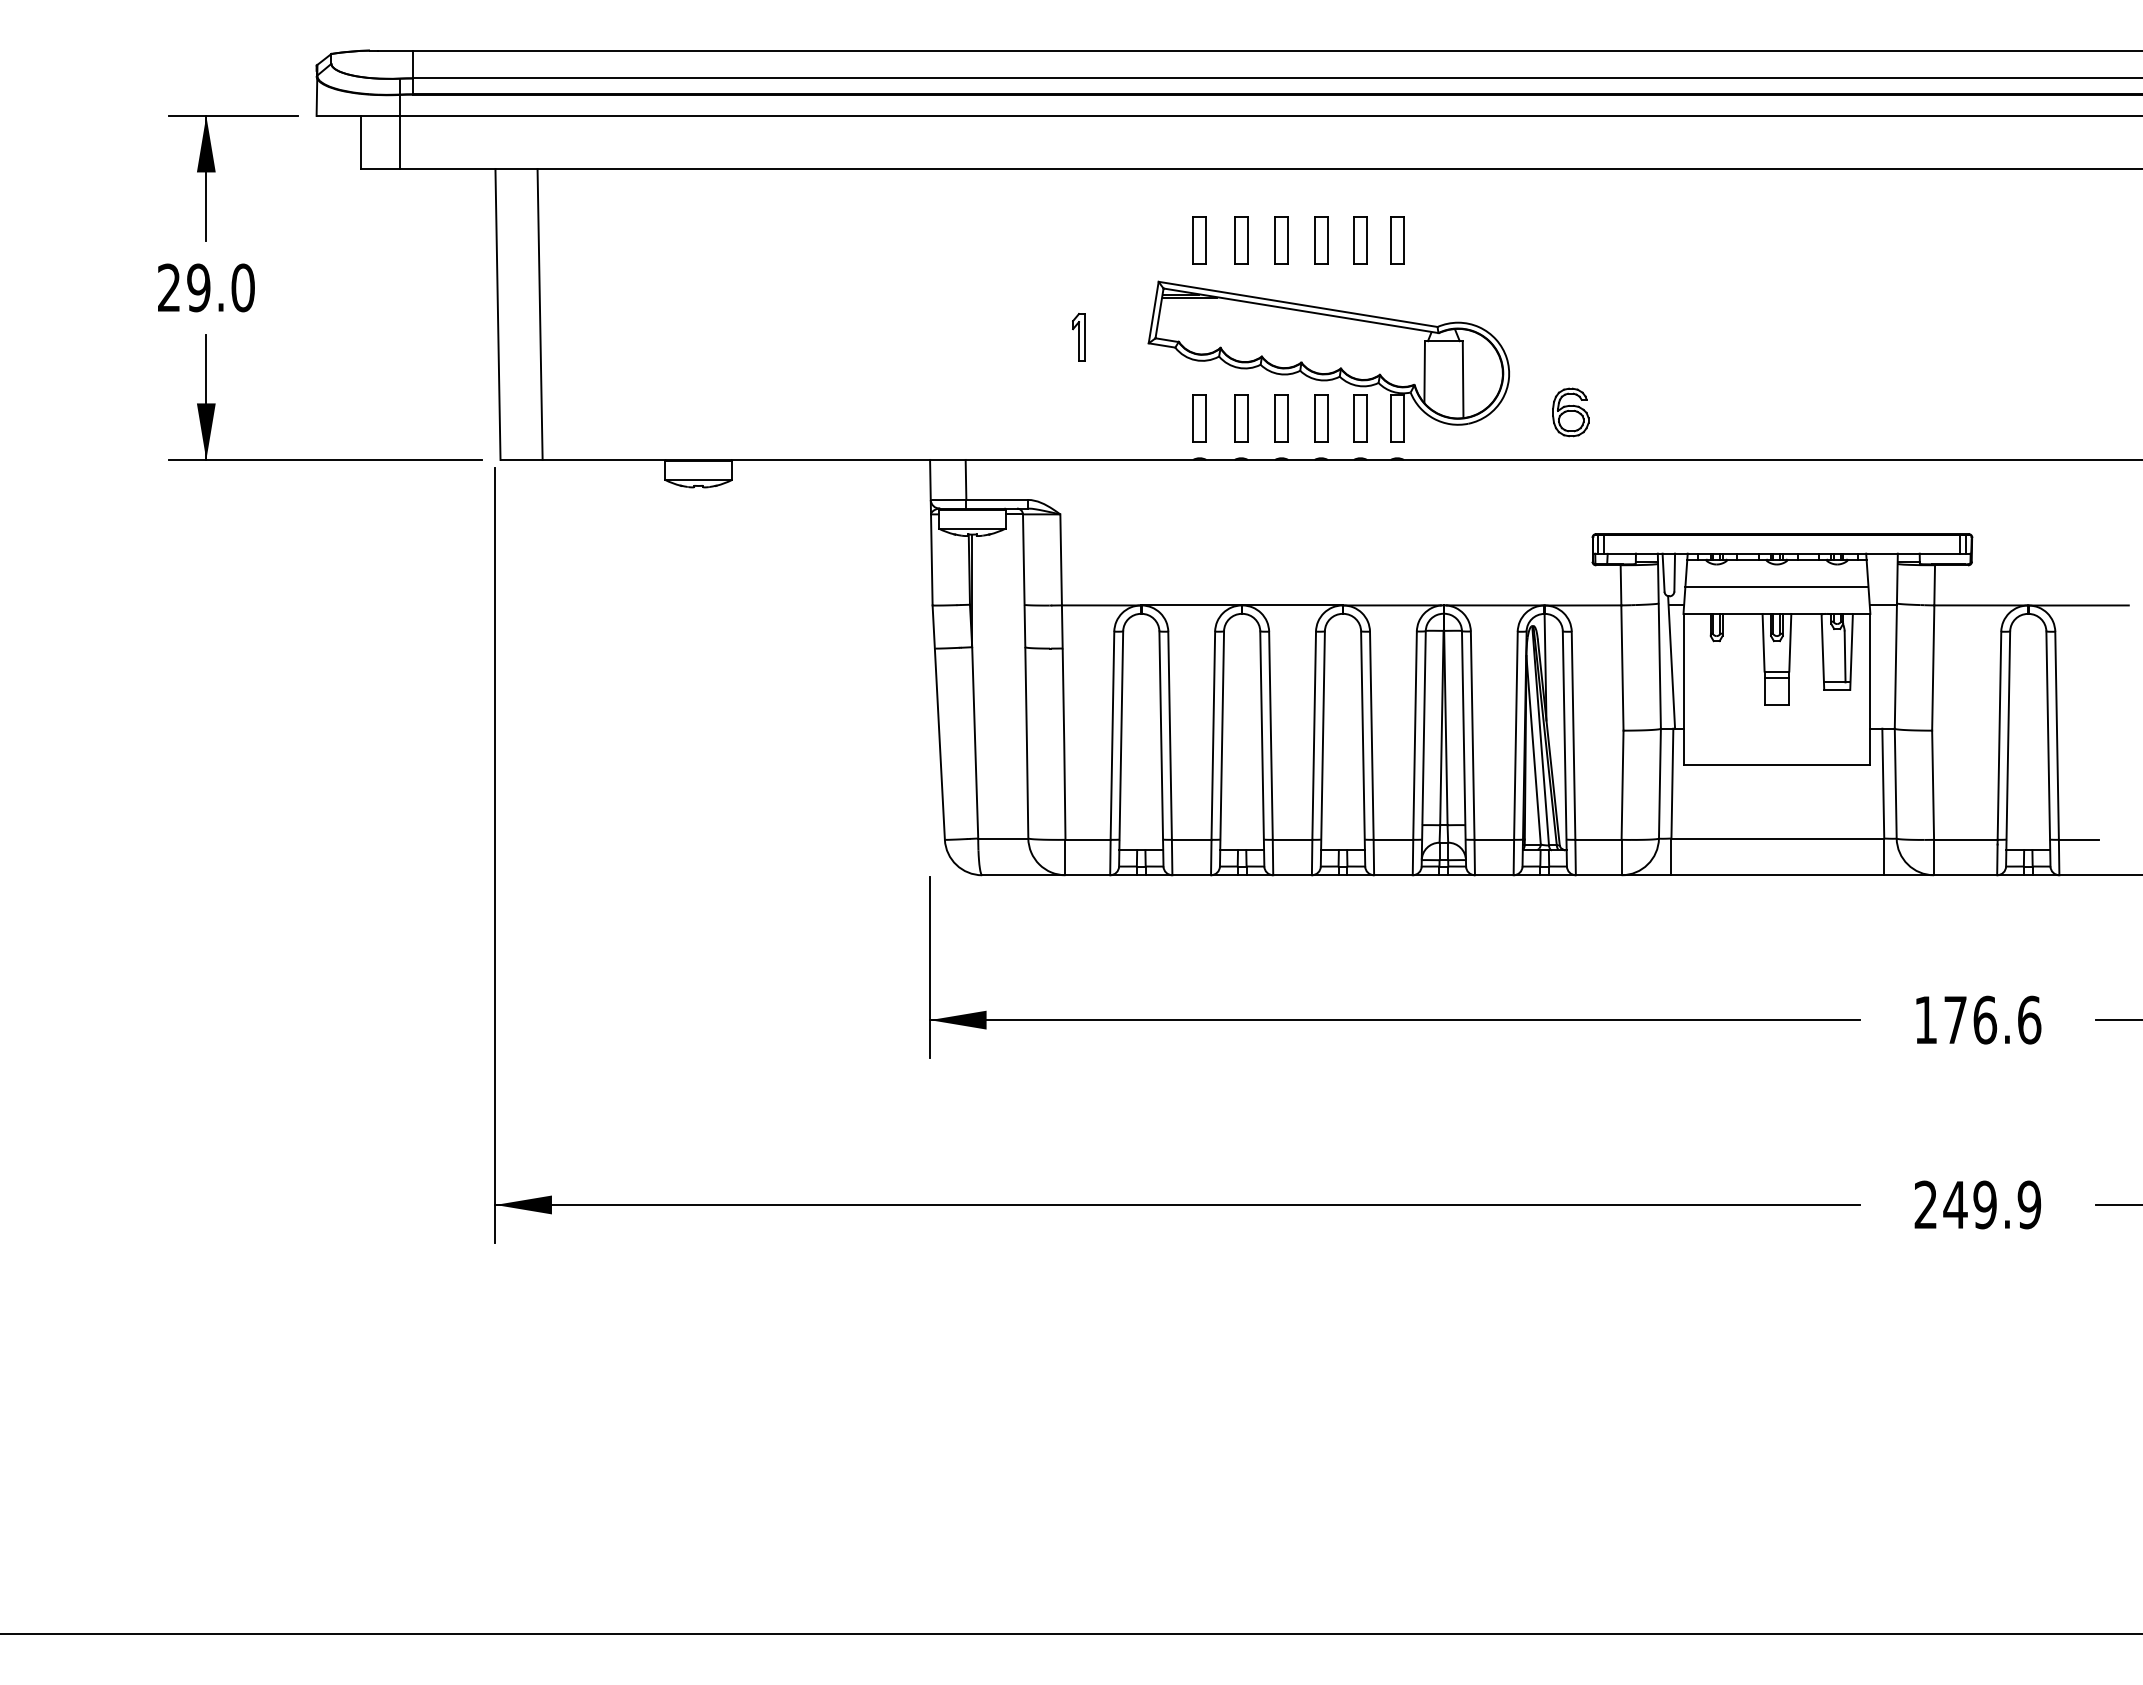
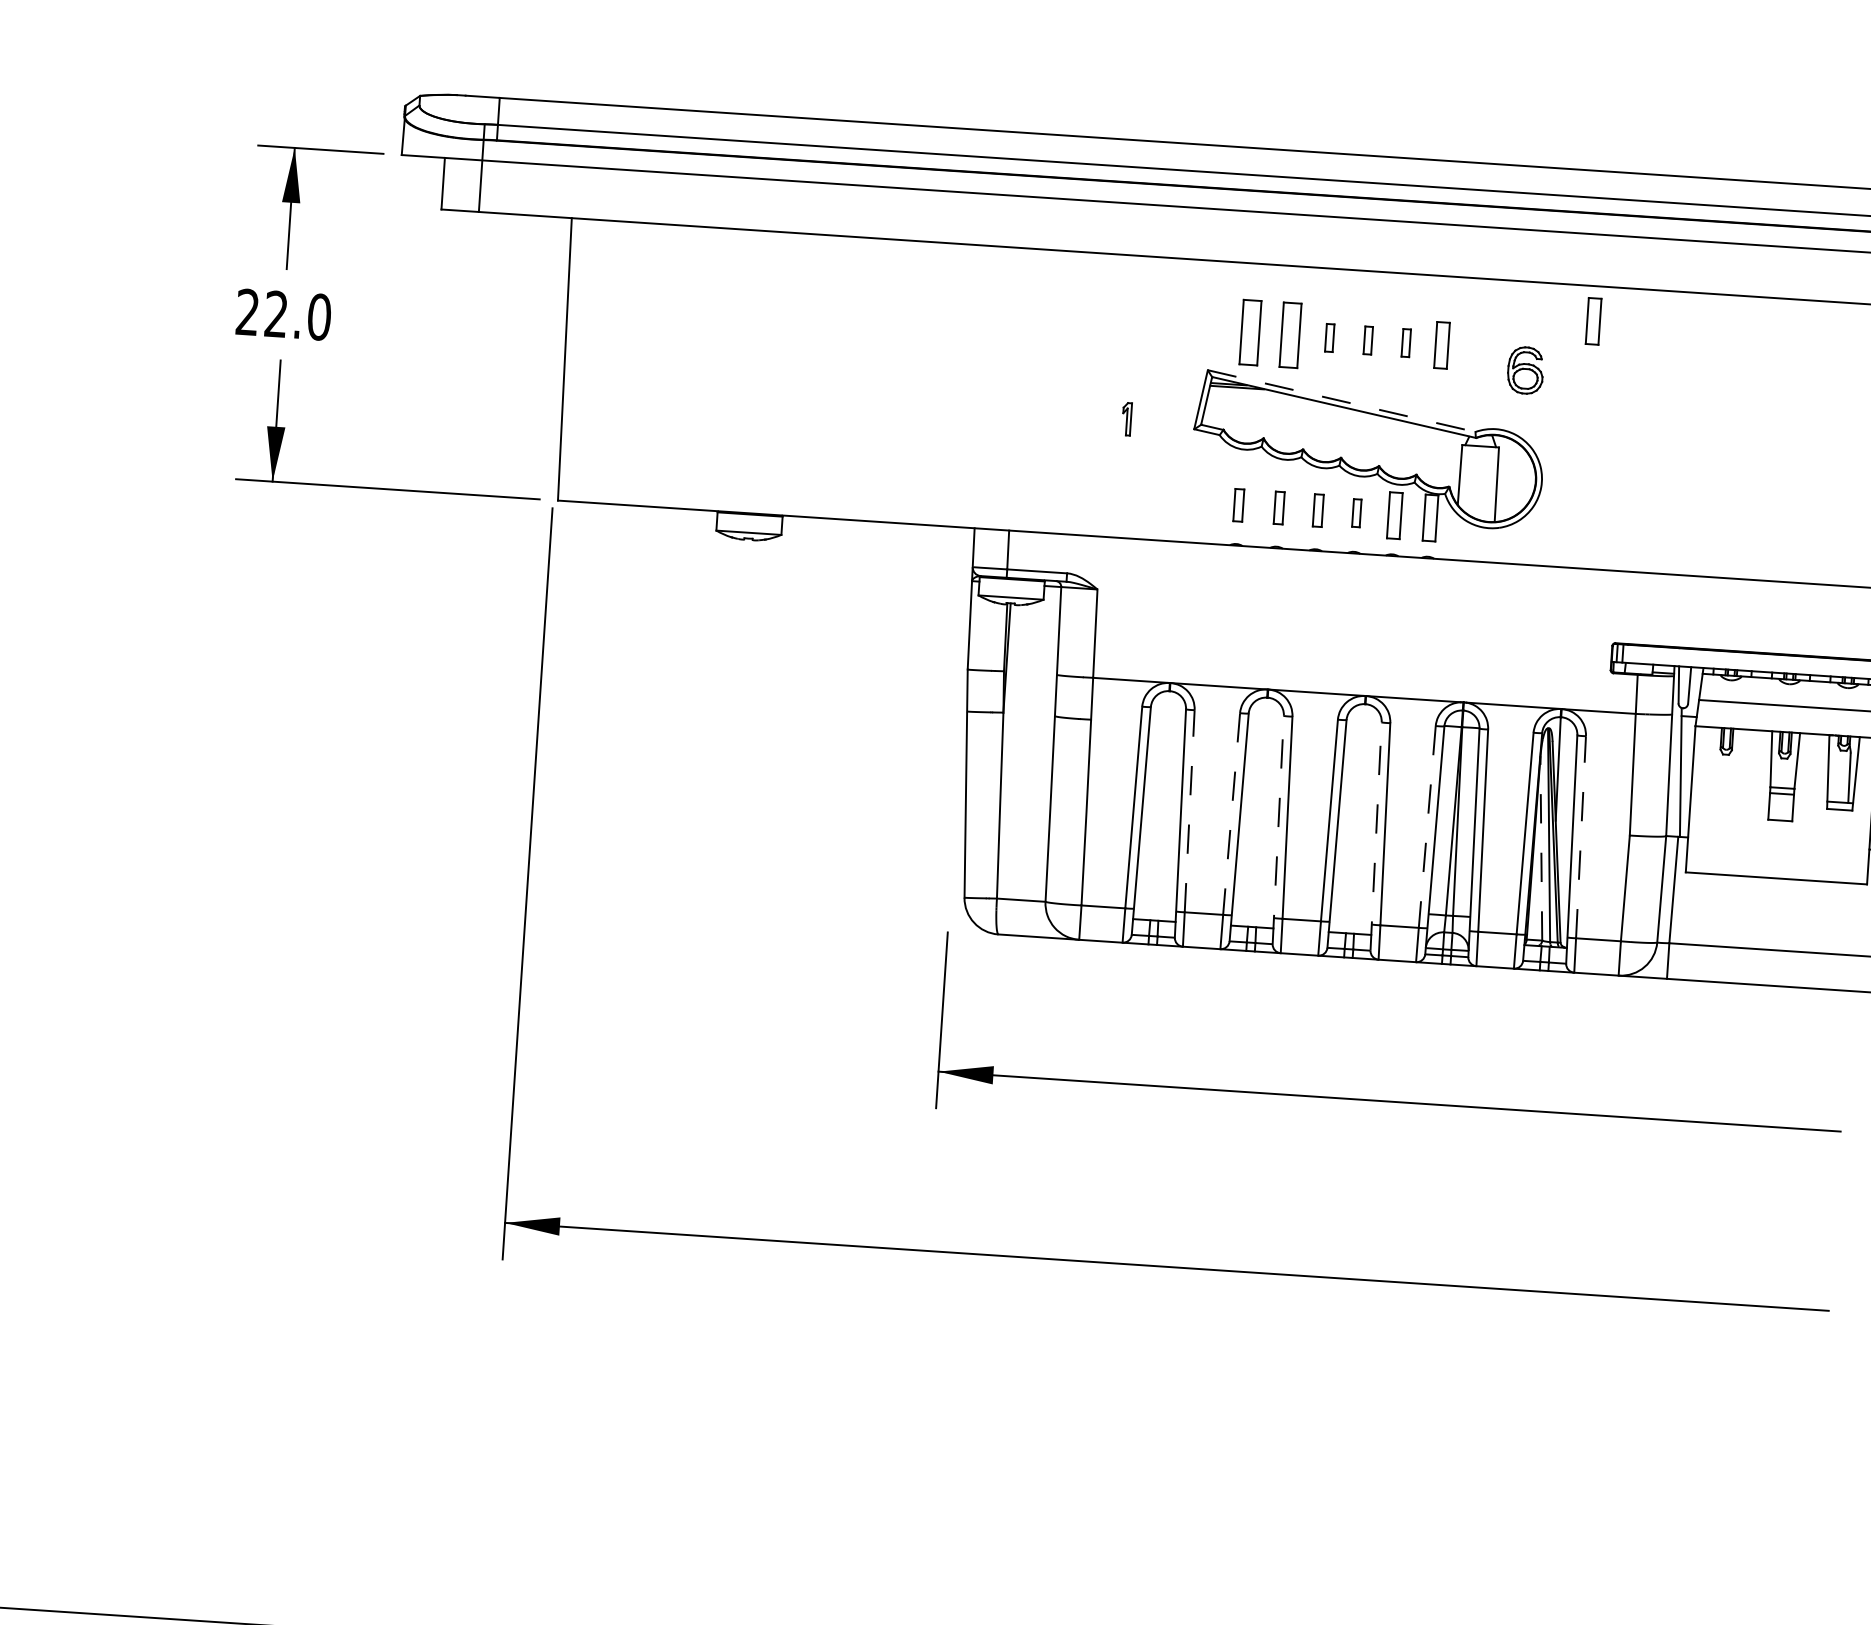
part: (1551, 205) -> (1593, 321), added
part: (1199, 240) -> (1250, 332), size x1.4
part: (1241, 240) -> (1290, 335), size x1.4
part: (1281, 240) -> (1329, 338), size x0.6
part: (1321, 240) -> (1368, 340), size x0.6
part: (1360, 240) -> (1406, 343), size x0.6
text: (198, 287) -> (276, 313), 29.0 -> 22.0
line: (1298, 304) -> (1342, 401), solid -> dashed
line: (539, 314) -> (605, 362), removed
part: (1078, 337) -> (1126, 419), size x0.7
part: (1570, 412) -> (1525, 370), moved
part: (1199, 418) -> (1238, 505), size x0.7
part: (1241, 418) -> (1279, 508), size x0.7
part: (1281, 418) -> (1318, 510), size x0.7
part: (1321, 418) -> (1356, 513), size x0.6
line: (1170, 735) -> (1190, 811), solid -> dashed
line: (1573, 735) -> (1580, 836), solid -> dashed
line: (1213, 736) -> (1231, 814), solid -> dashed
line: (1415, 736) -> (1427, 827), solid -> dashed
line: (1262, 748) -> (1278, 829), solid -> dashed
line: (1363, 748) -> (1376, 836), solid -> dashed
line: (1533, 749) -> (1541, 848), solid -> dashed

